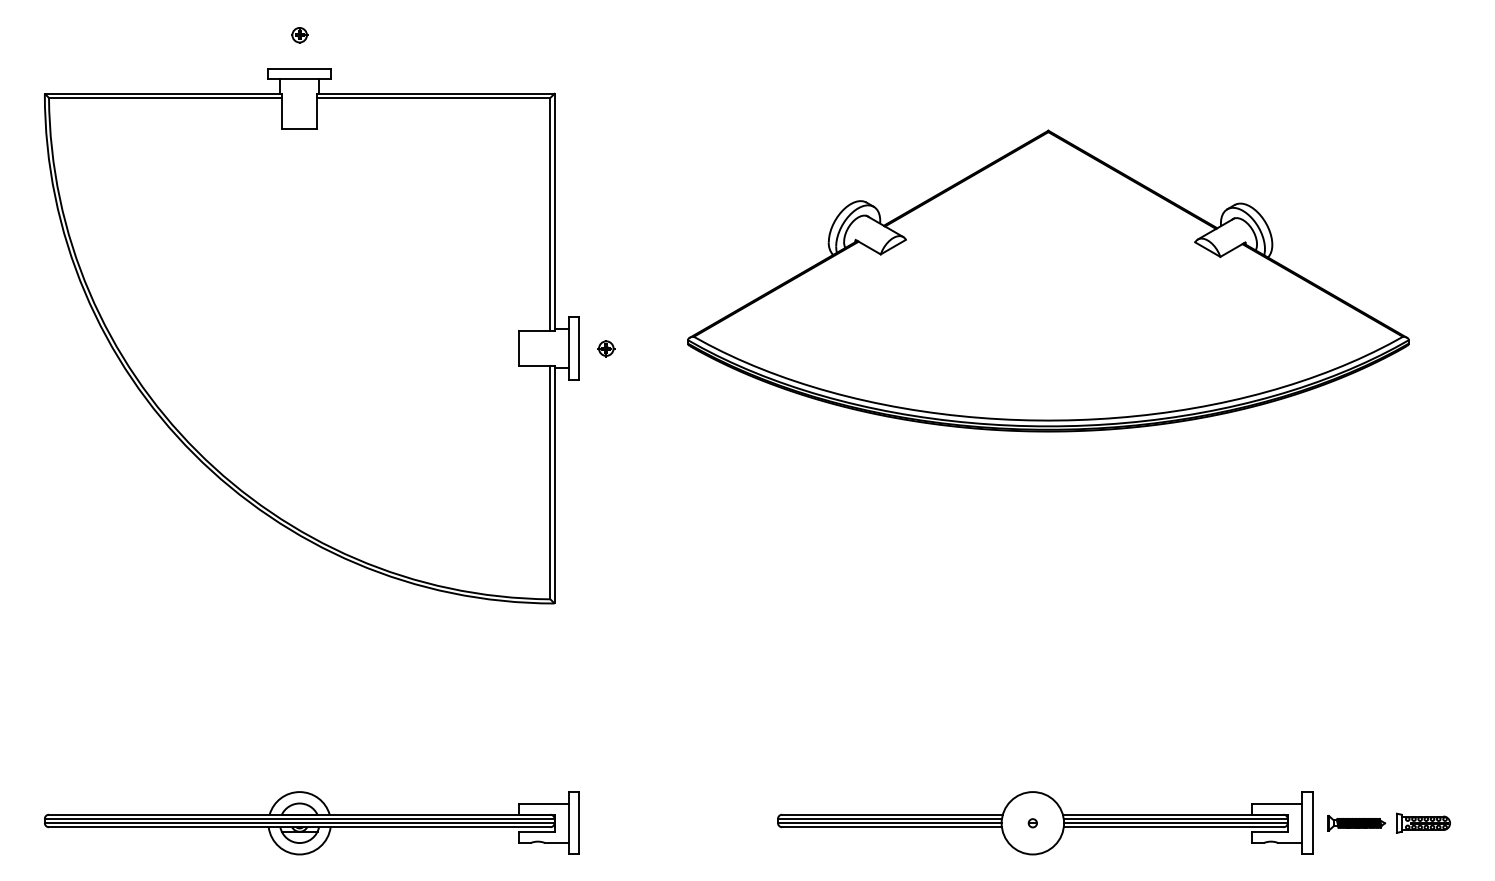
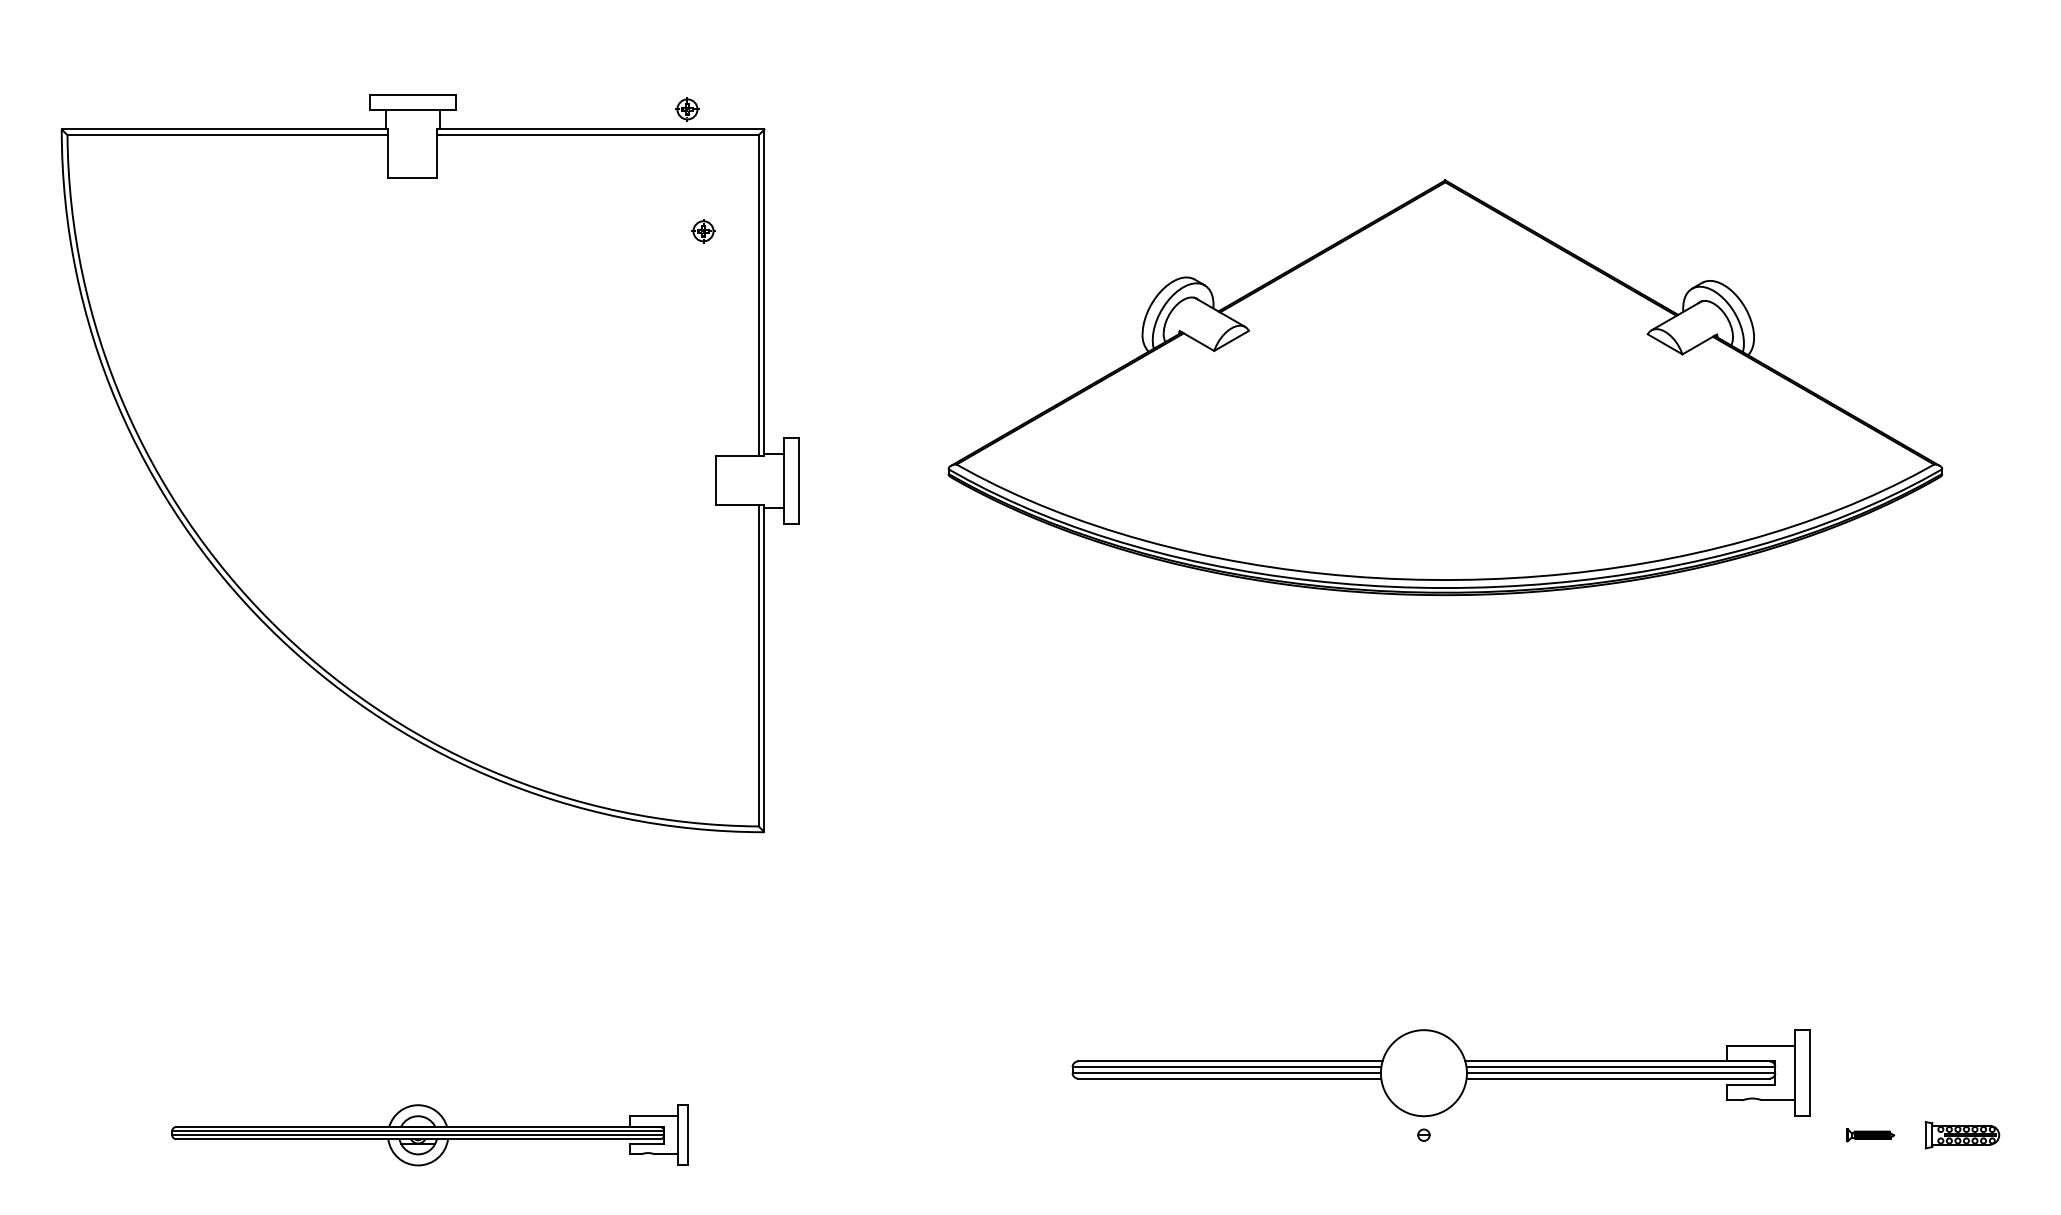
part: (299, 35) -> (687, 109), moved
part: (606, 348) -> (703, 231), moved
part: (311, 823) -> (429, 1135), size x0.7
part: (1045, 823) -> (1441, 1073), moved
part: (1356, 823) -> (1870, 1135), size x0.6

